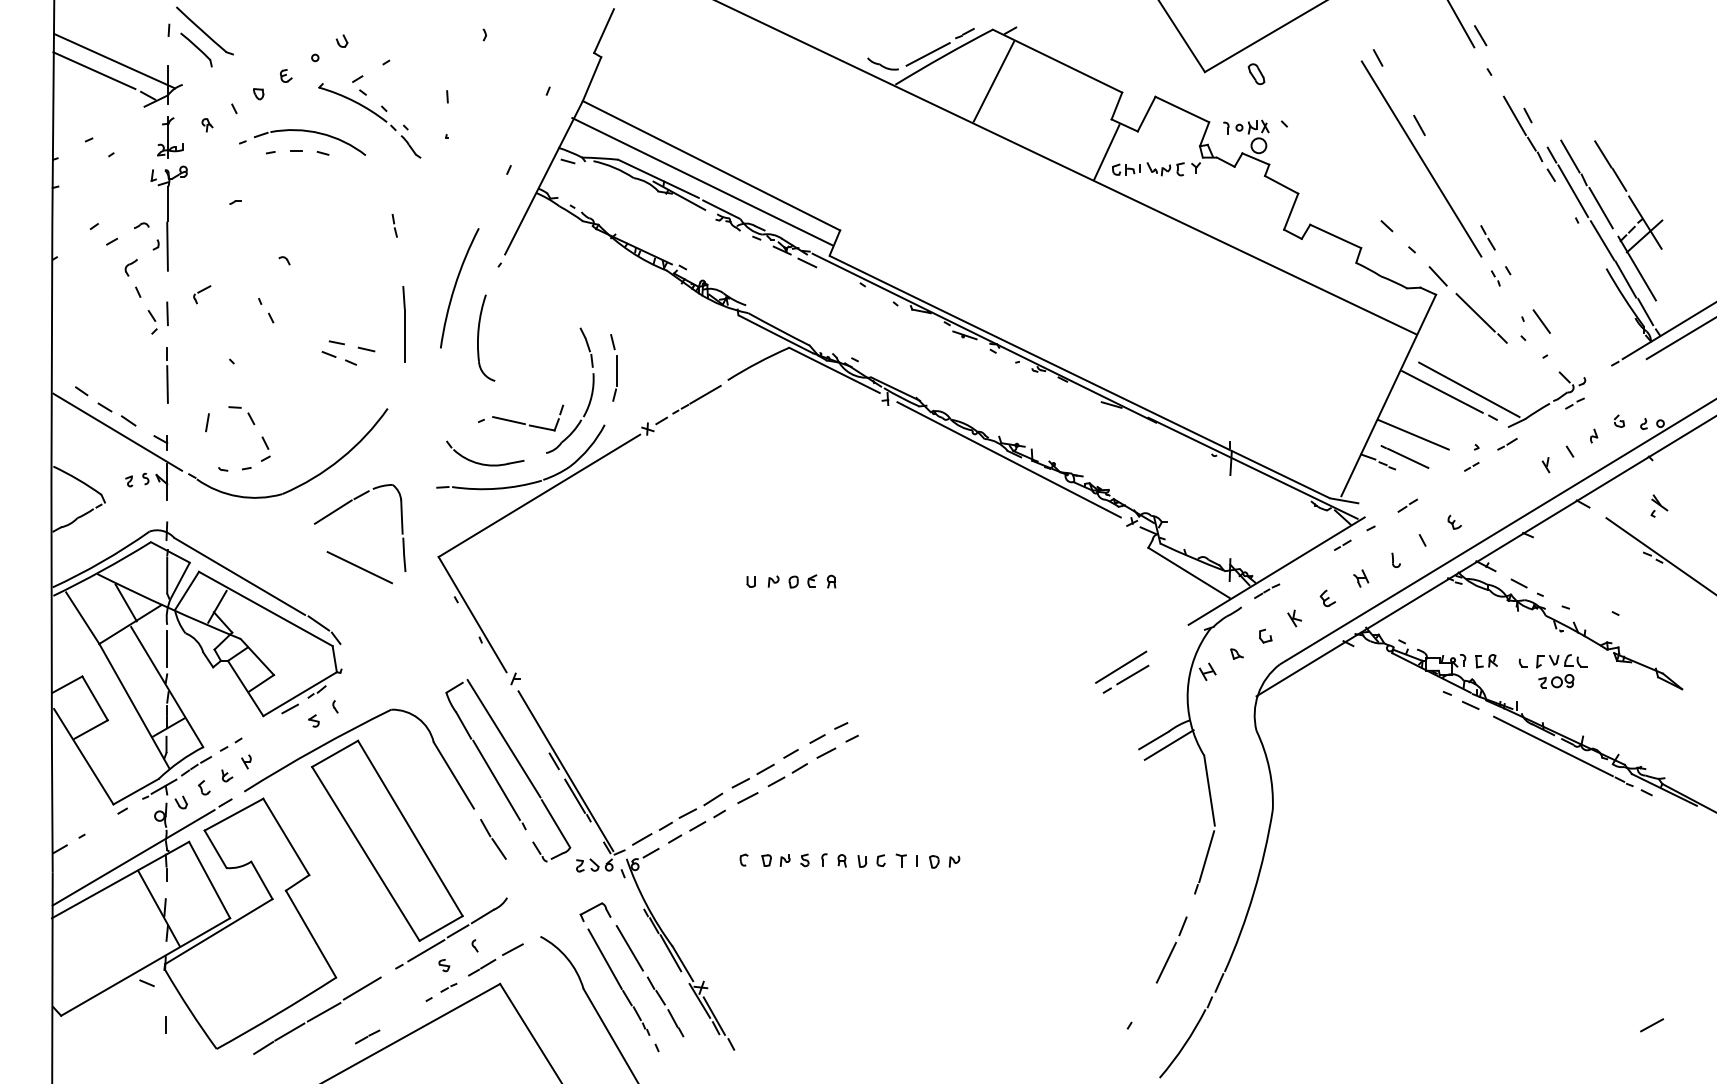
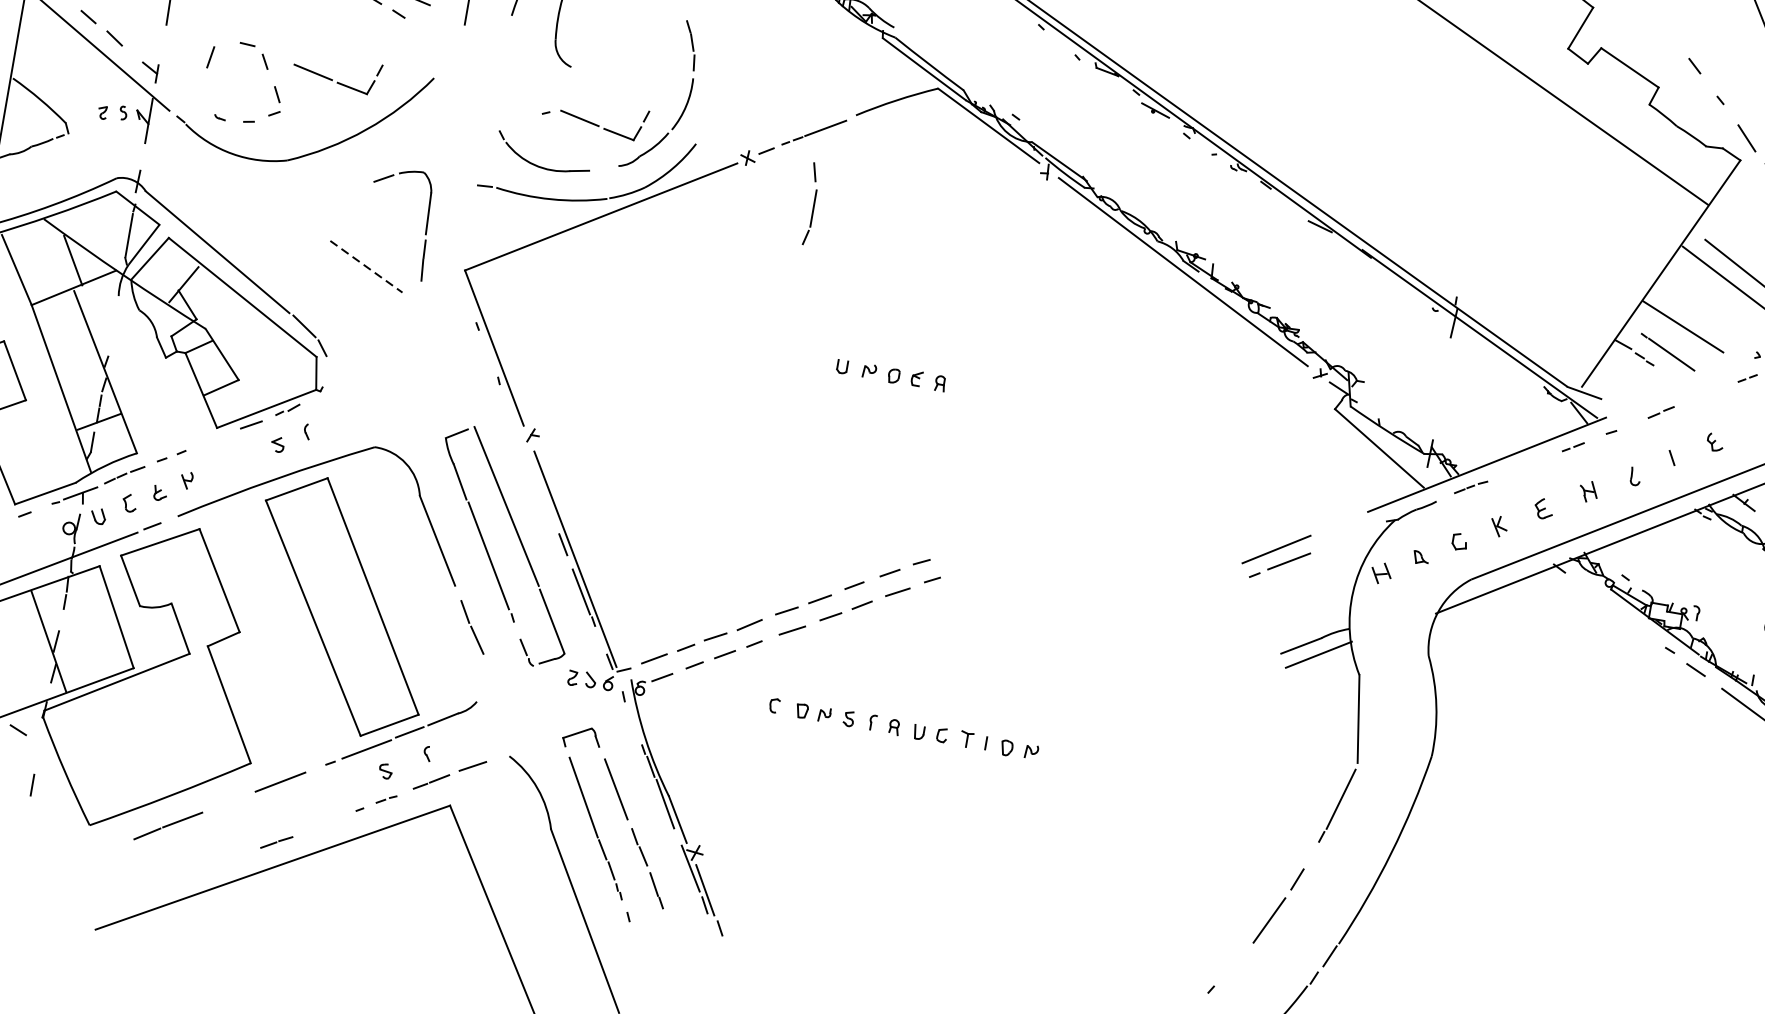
part: (613, 367) -> (810, 203), moved
part: (307, 423) -> (332, 79), added
line: (332, 511) -> (344, 192), removed
line: (359, 567) -> (366, 266), solid -> dashed
line: (167, 648) -> (114, 325), removed
part: (1486, 661) -> (1724, 619), removed
line: (323, 1012) -> (227, 803), removed

